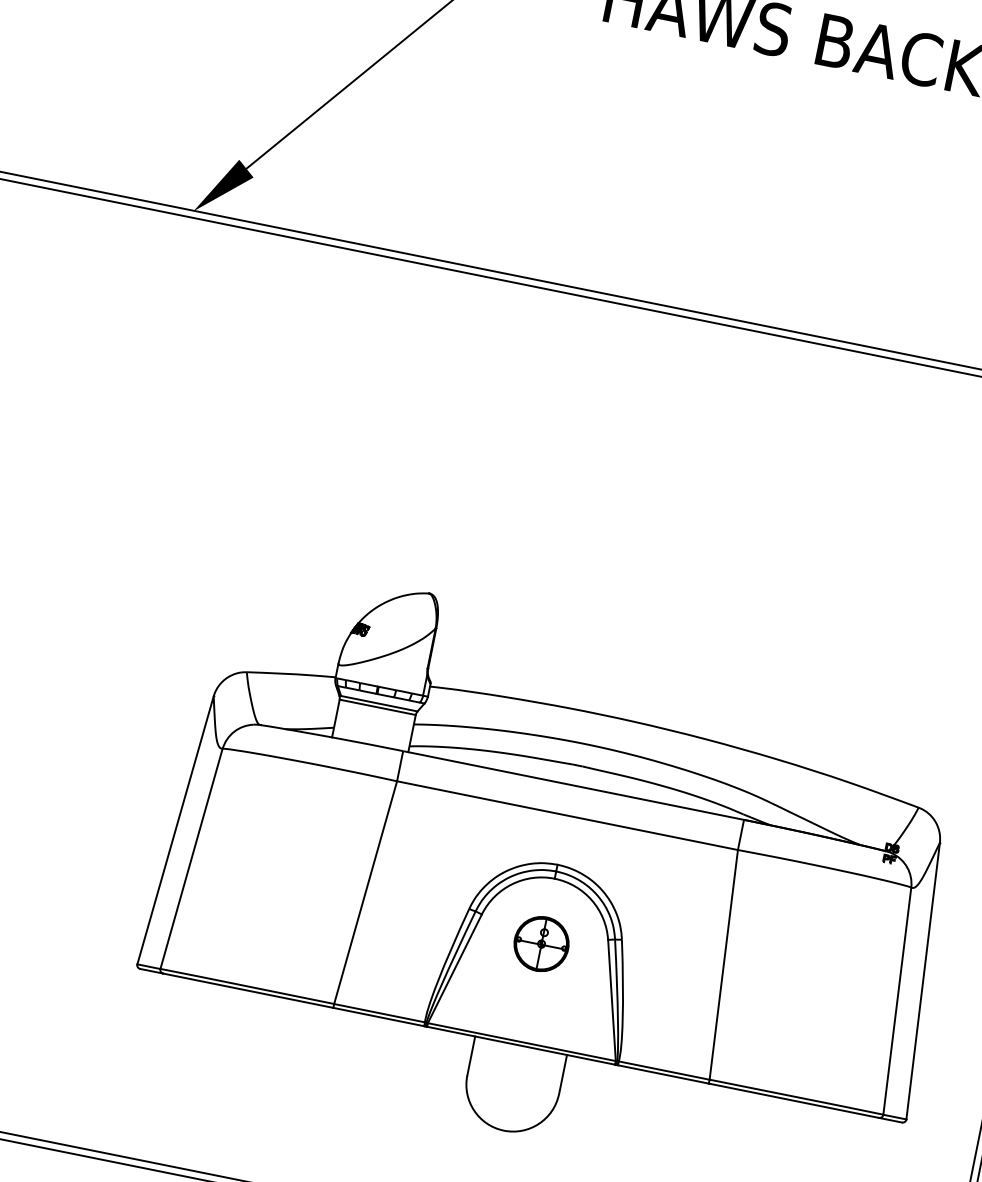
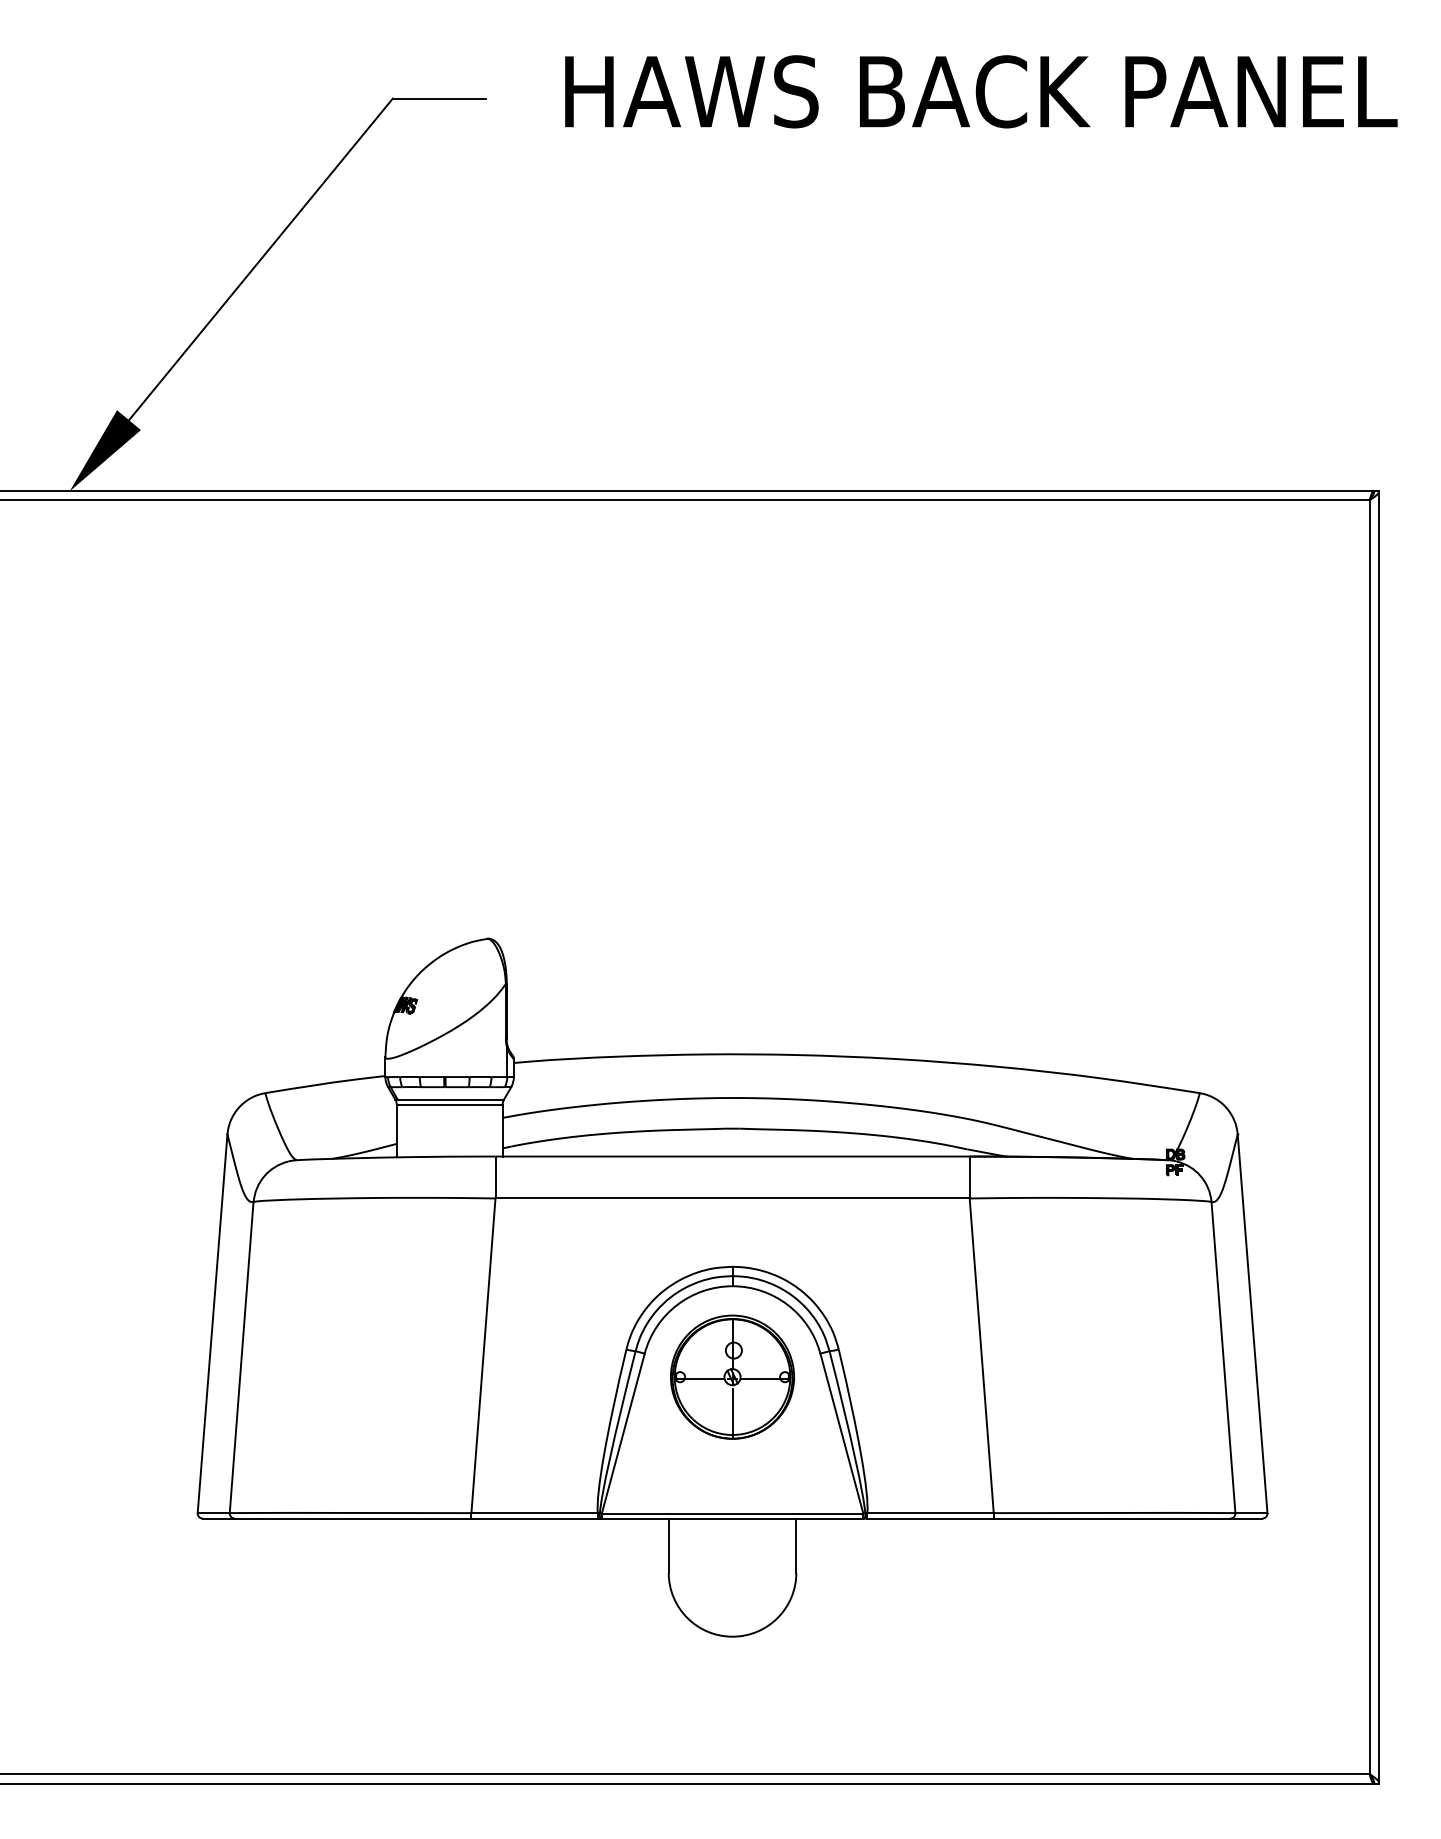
part: (541, 943) -> (732, 1376), size x1.67

